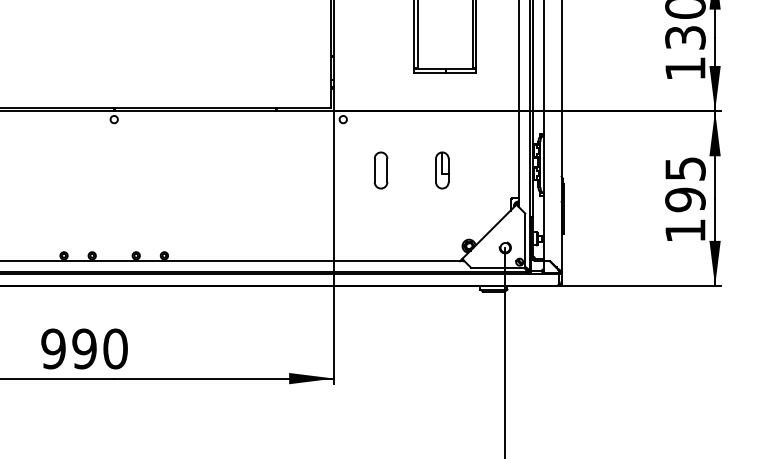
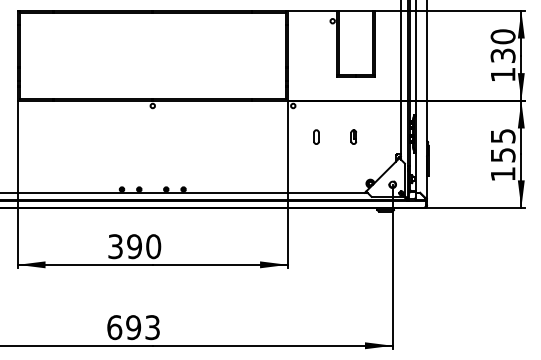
part: (381, 169) -> (316, 136), size x0.62
part: (441, 169) -> (353, 136), size x0.62
text: (684, 198) -> (502, 154), 195 -> 155
text: (53, 348) -> (115, 246), 990 -> 390

